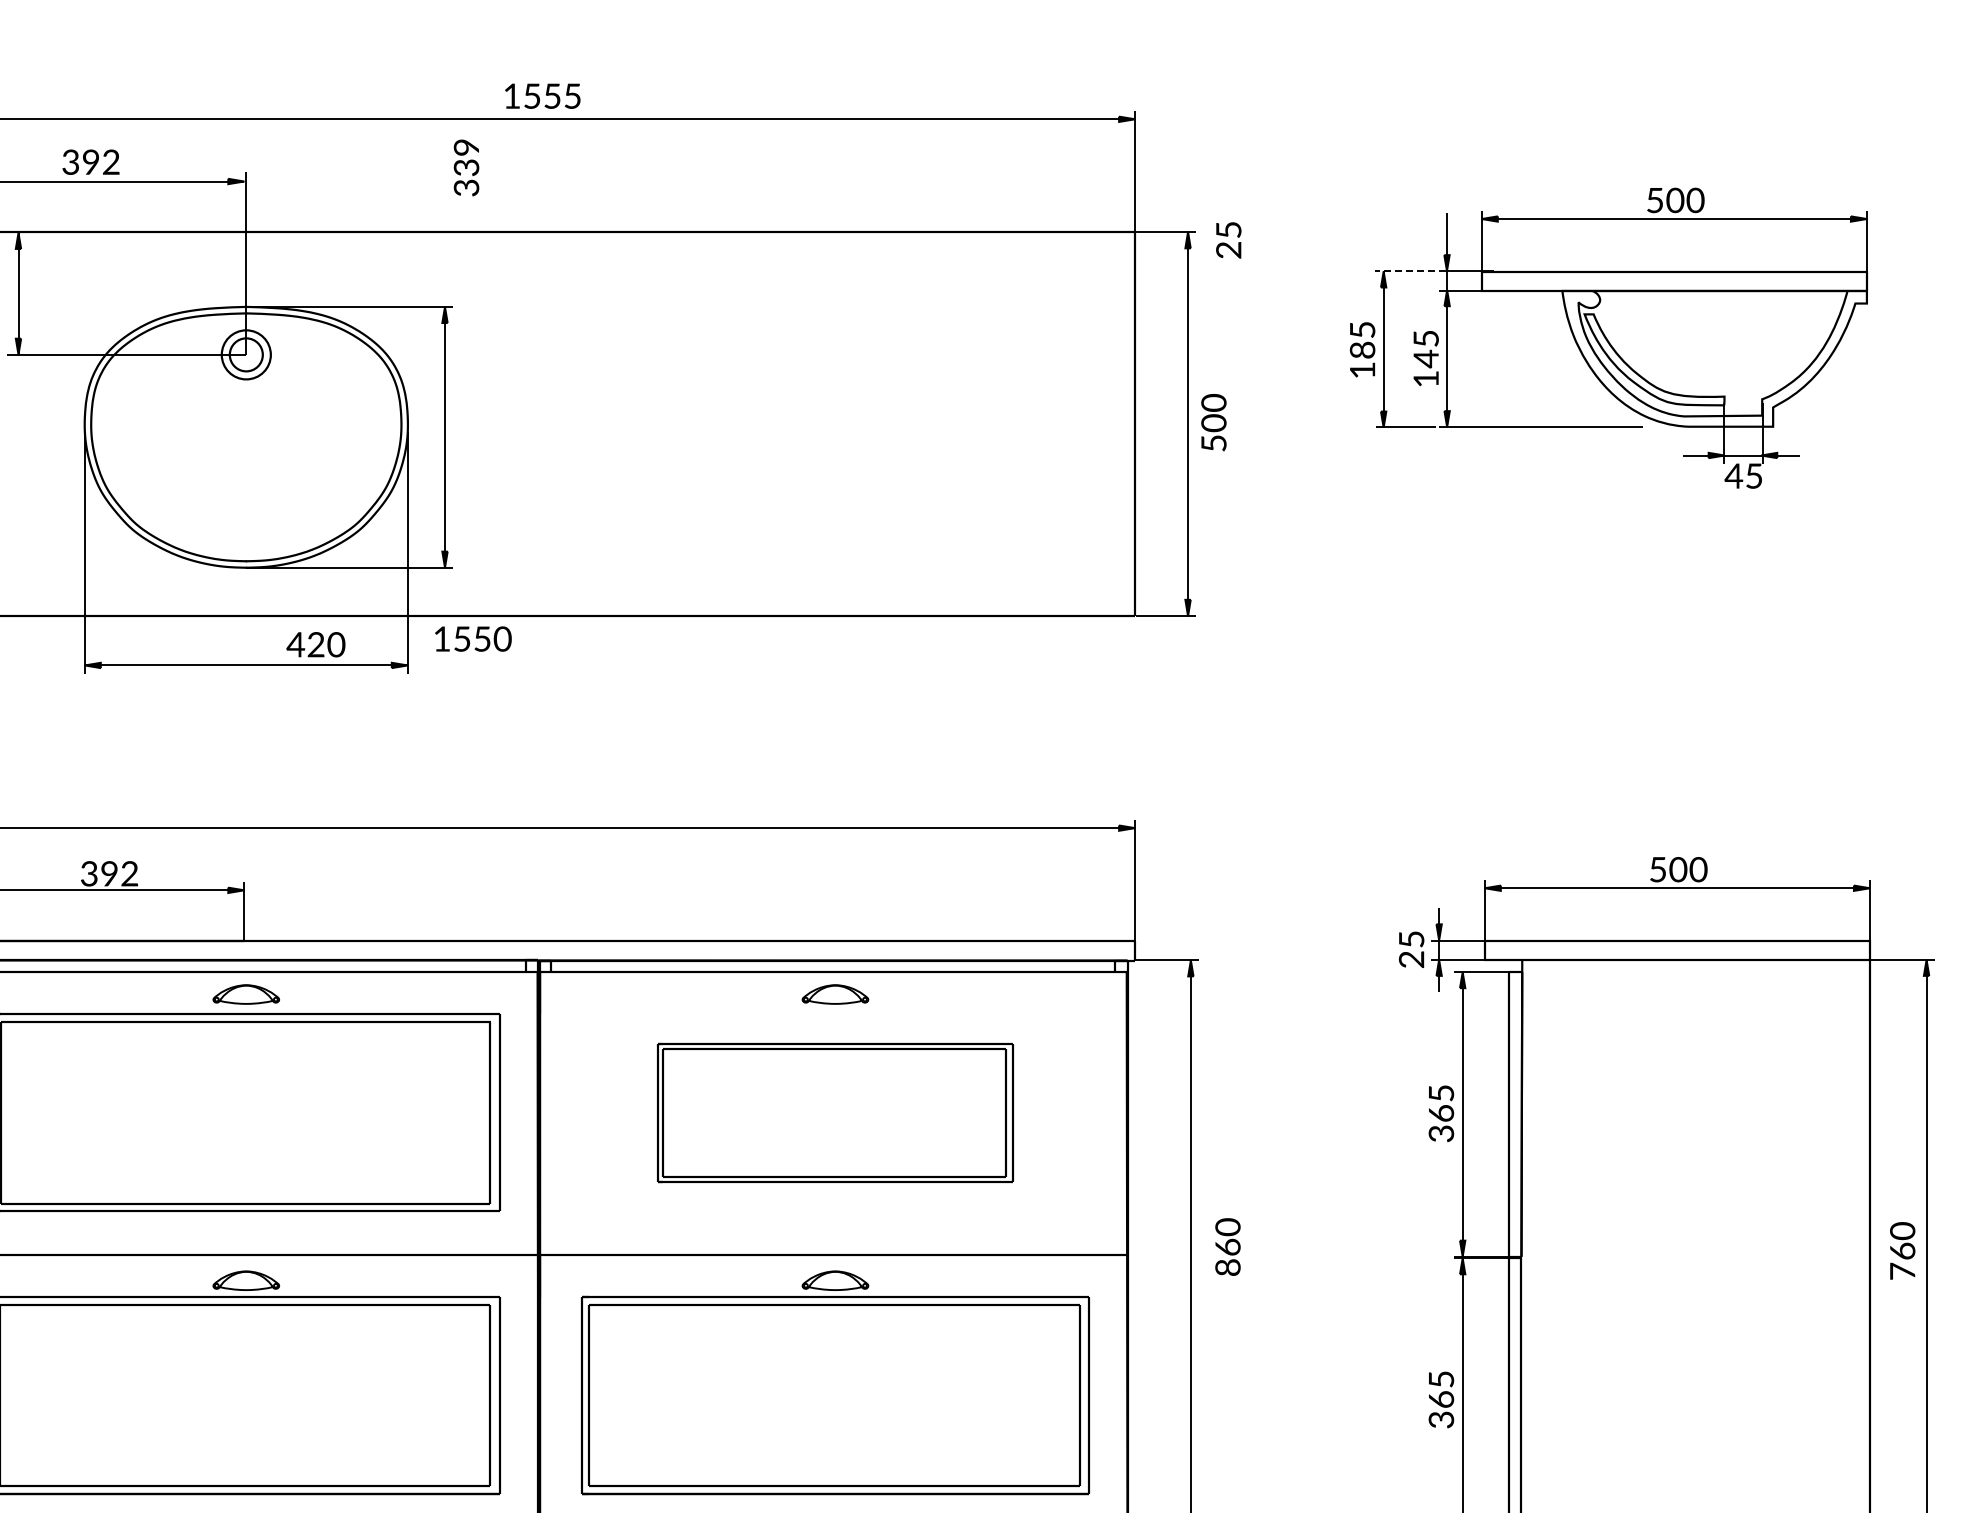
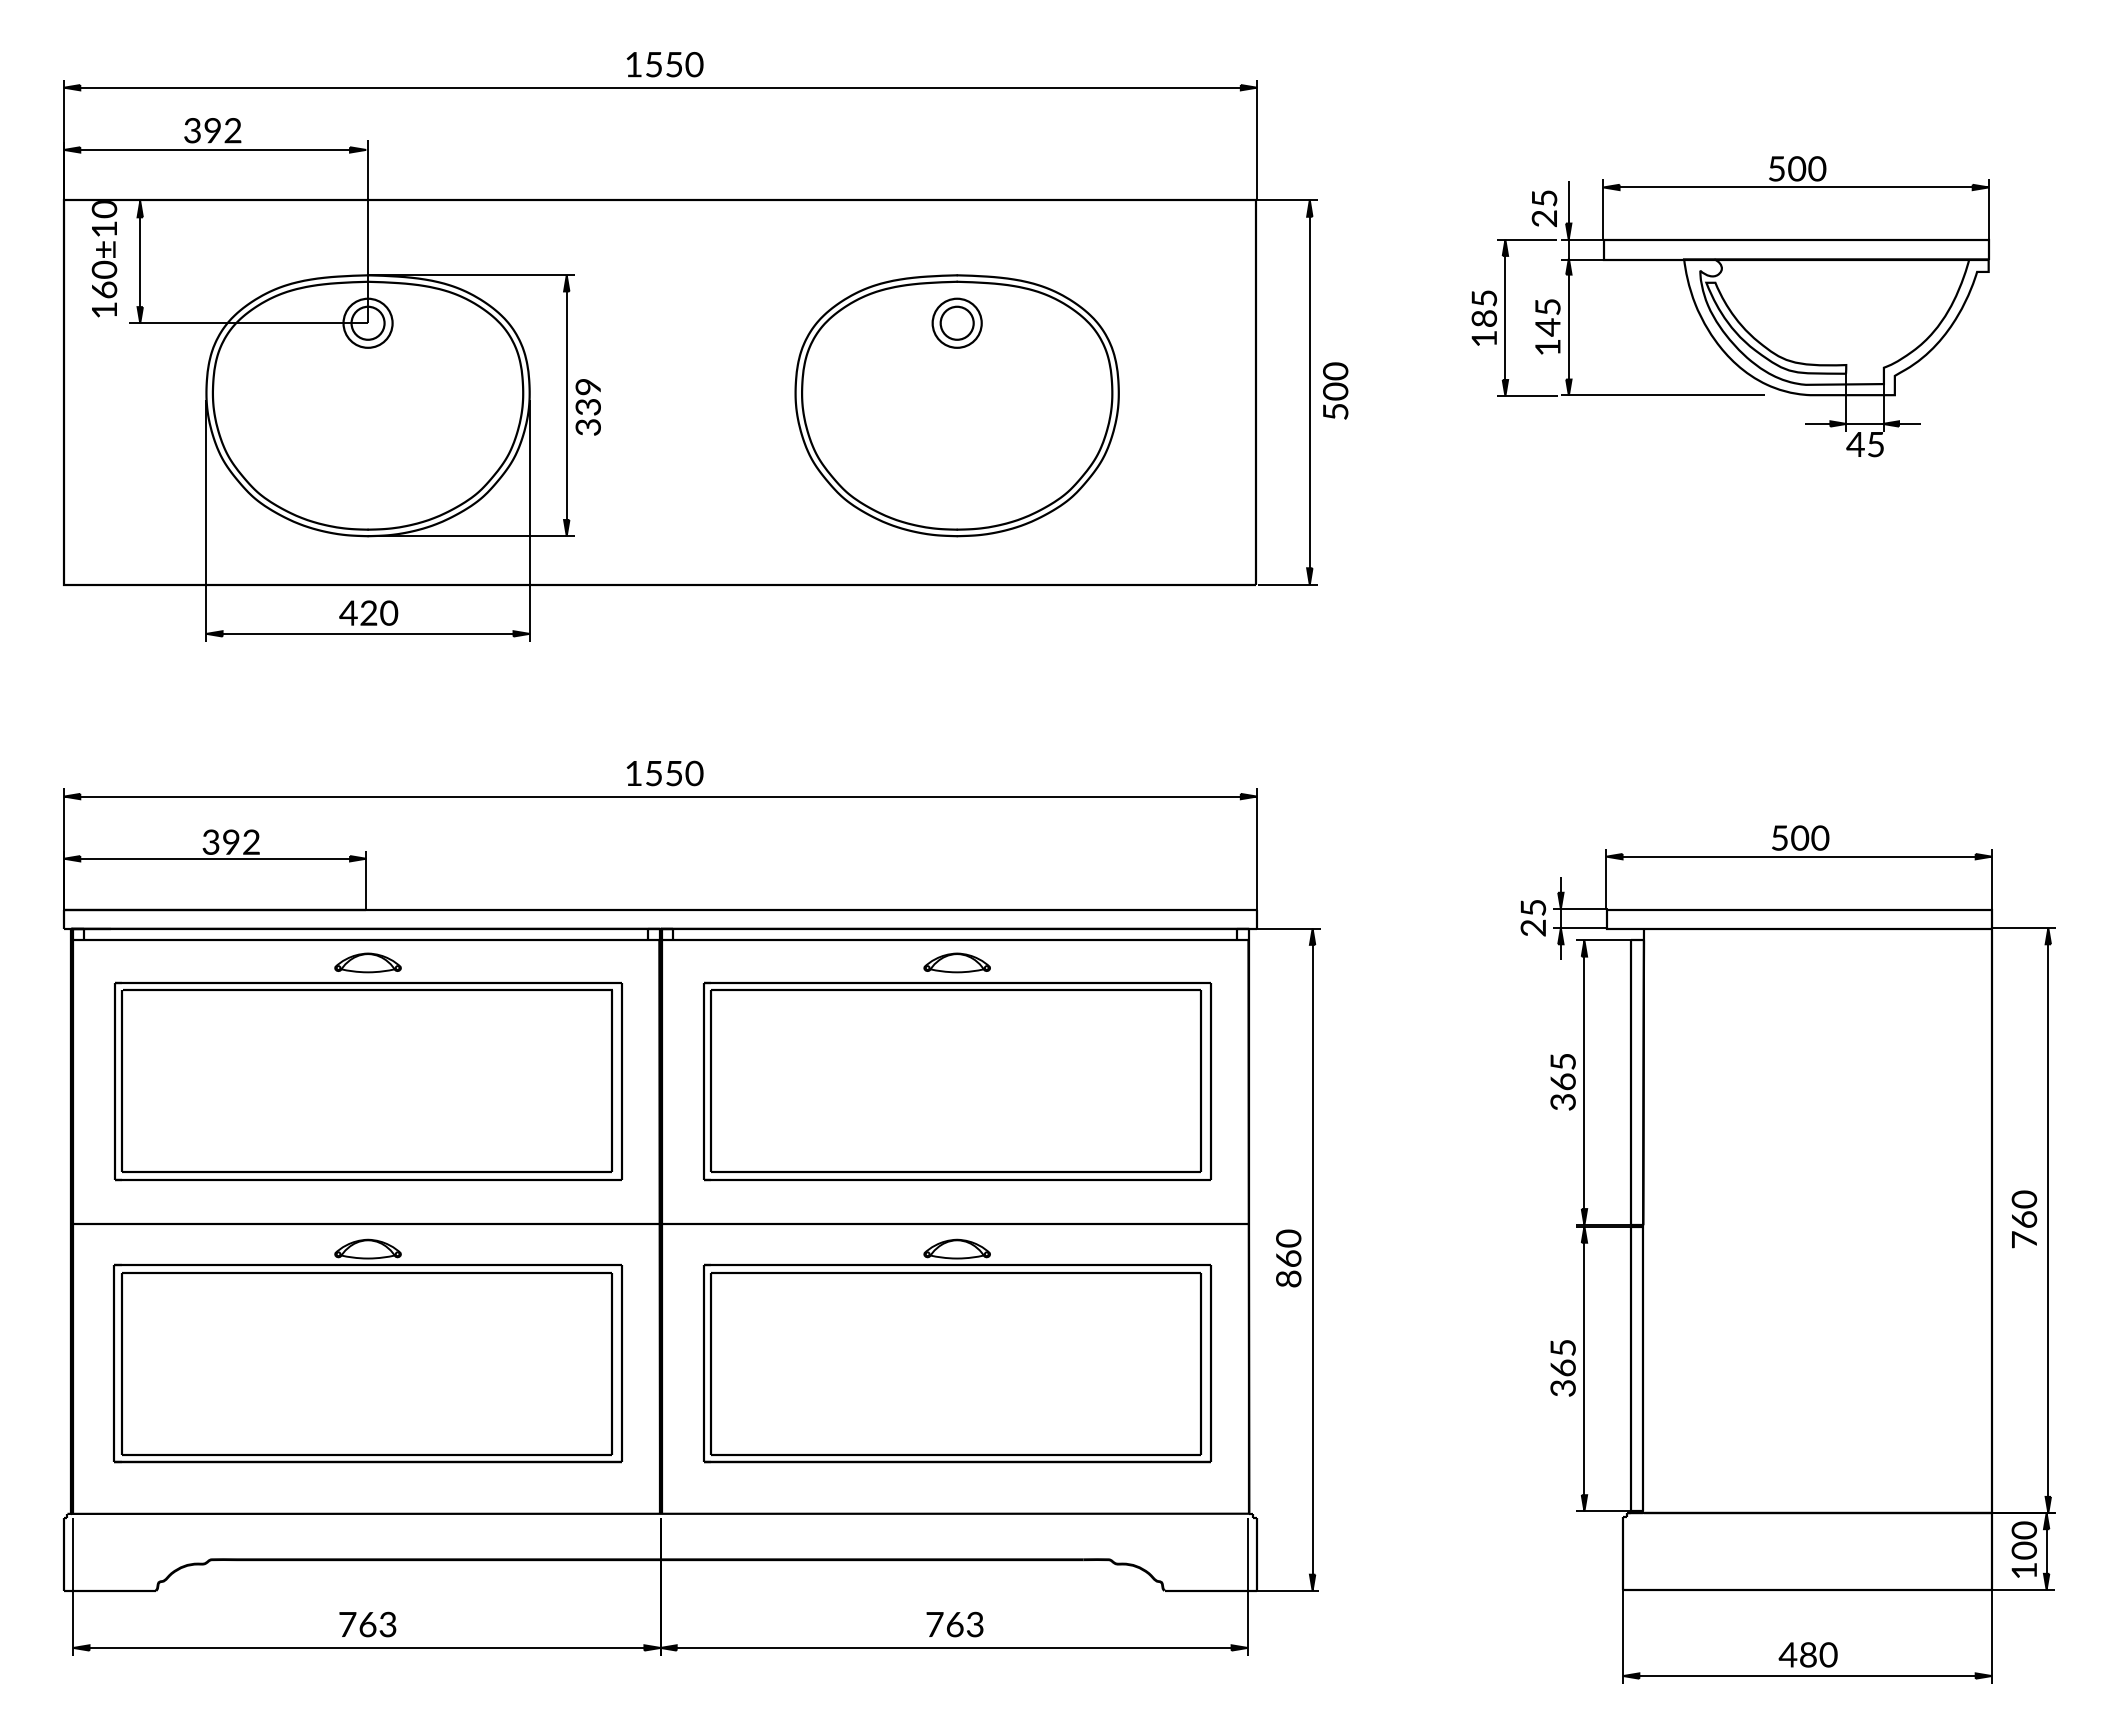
text: (572, 96) -> (694, 64), 1555 -> 1550
text: (465, 168) -> (587, 407), moved
text: (1228, 240) -> (1544, 208), moved
line: (1404, 271) -> (1526, 239), dashed -> solid
part: (834, 437) -> (956, 405), added
text: (472, 639) -> (664, 773), moved
text: (315, 644) -> (368, 612), moved
part: (835, 1113) -> (957, 1081), size x1.43
text: (1227, 1247) -> (1288, 1258), moved

